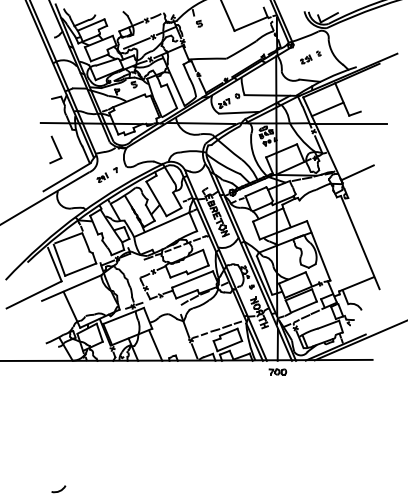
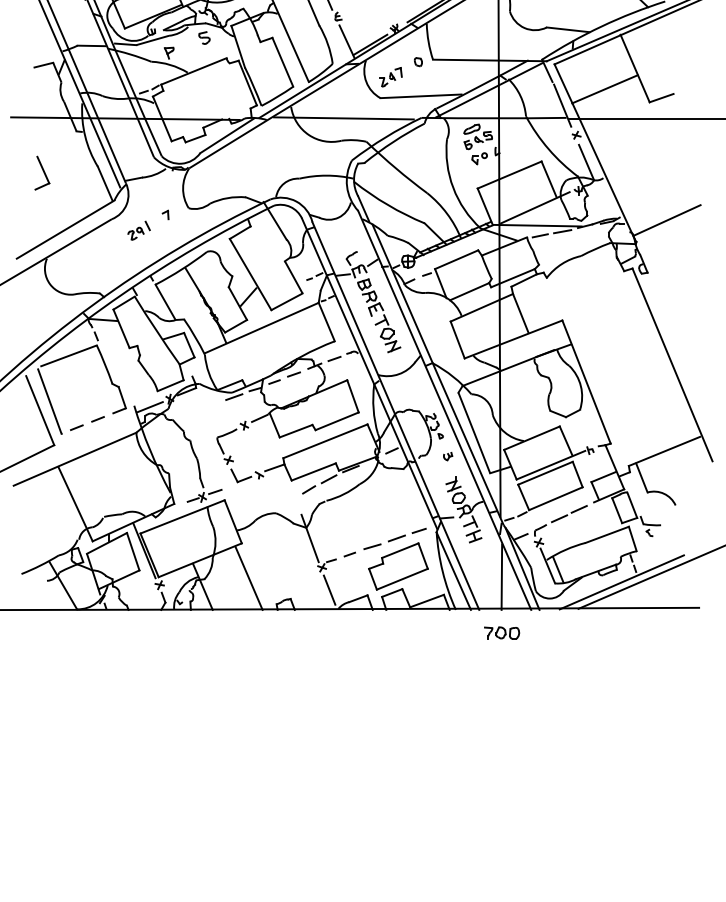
part: (55, 149) -> (41, 172), size x0.6
line: (80, 269) -> (93, 420), solid -> dashed
arc: (58, 490) -> (47, 878), removed

